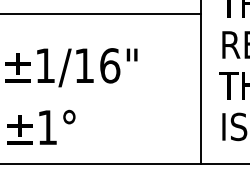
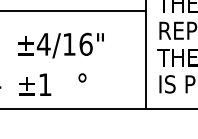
text: (44, 65) -> (43, 44), 1/16" -> 4/16"
text: (69, 116) -> (82, 77), moved

